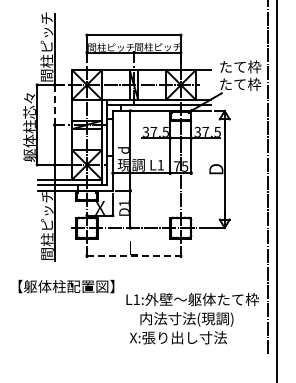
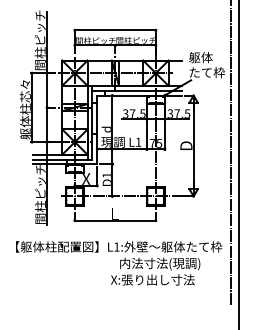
text: (240, 66) -> (207, 57), たて枠 -> 躯体
line: (54, 104) -> (46, 90), dashed -> solid
line: (133, 256) -> (115, 221), dashed -> solid
text: (192, 318) -> (164, 263), moved

